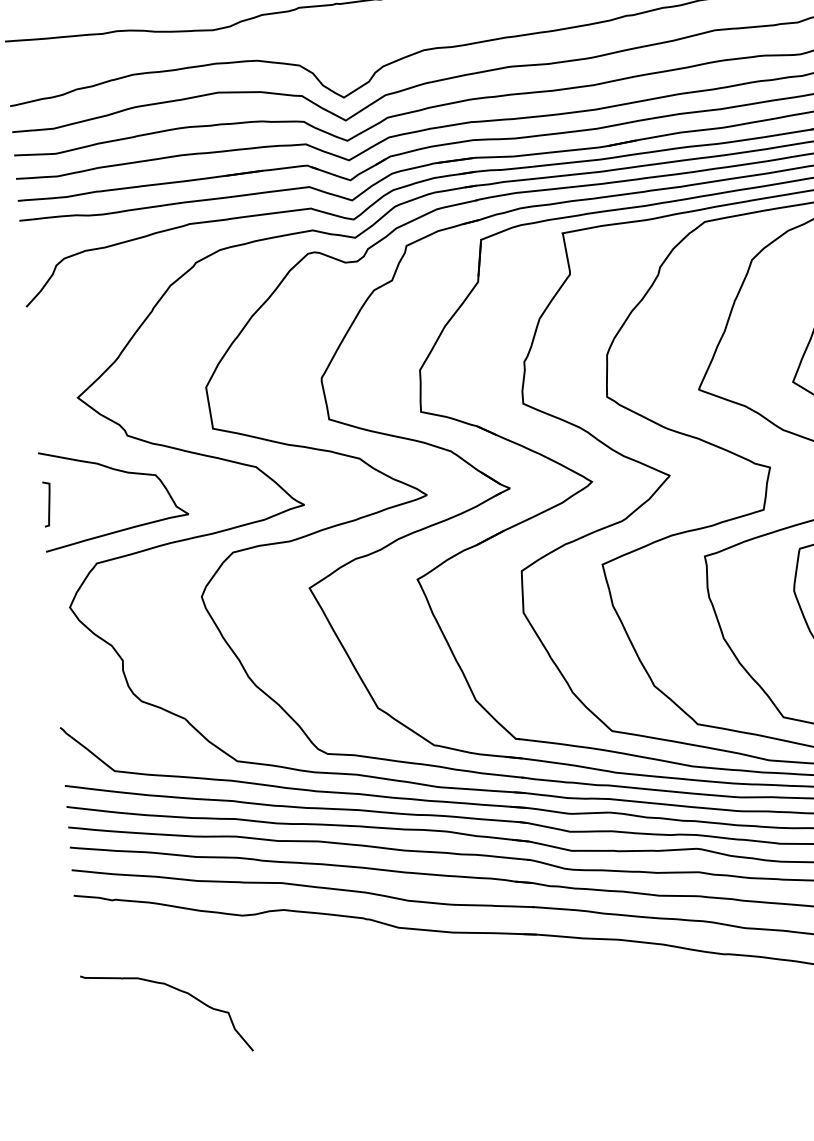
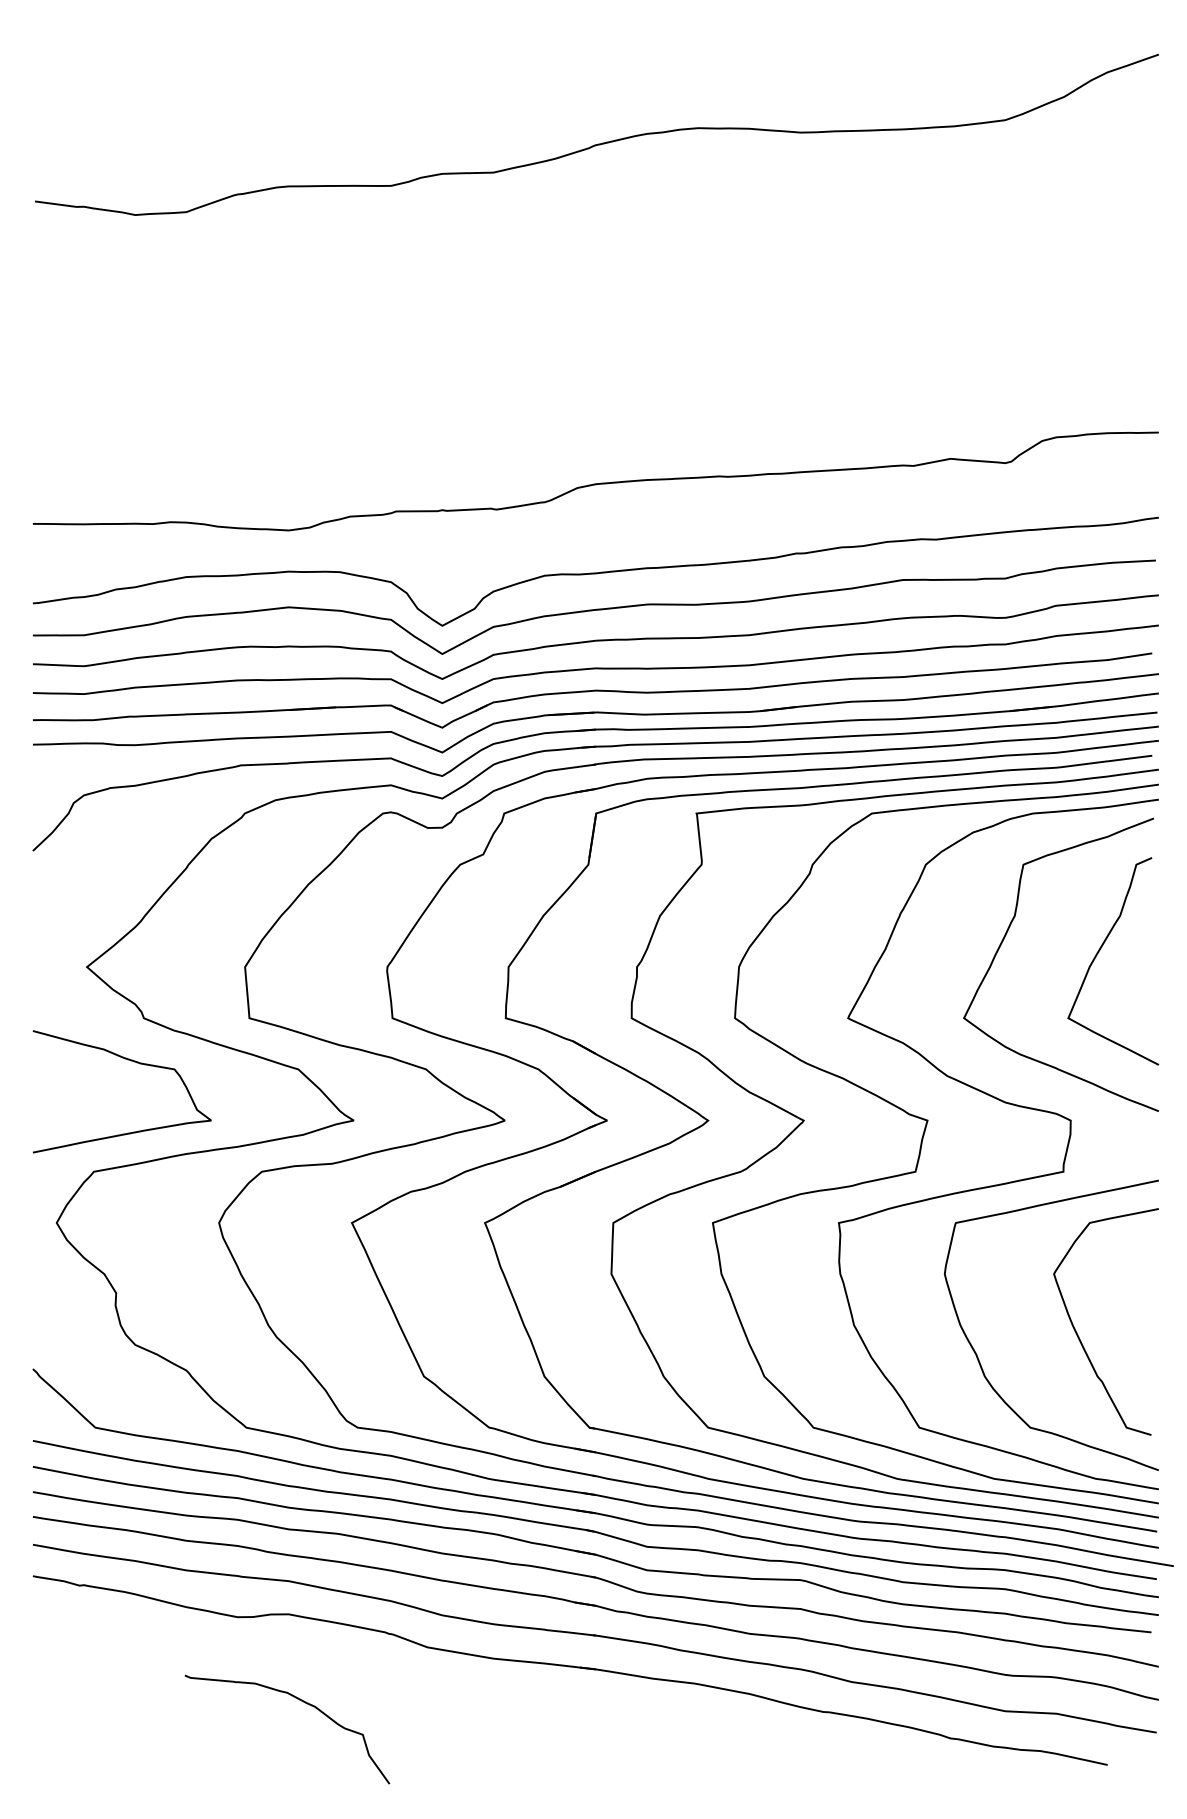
curve: (48, 504) -> (40, 1094), removed
curve: (176, 989) -> (301, 1701), moved

